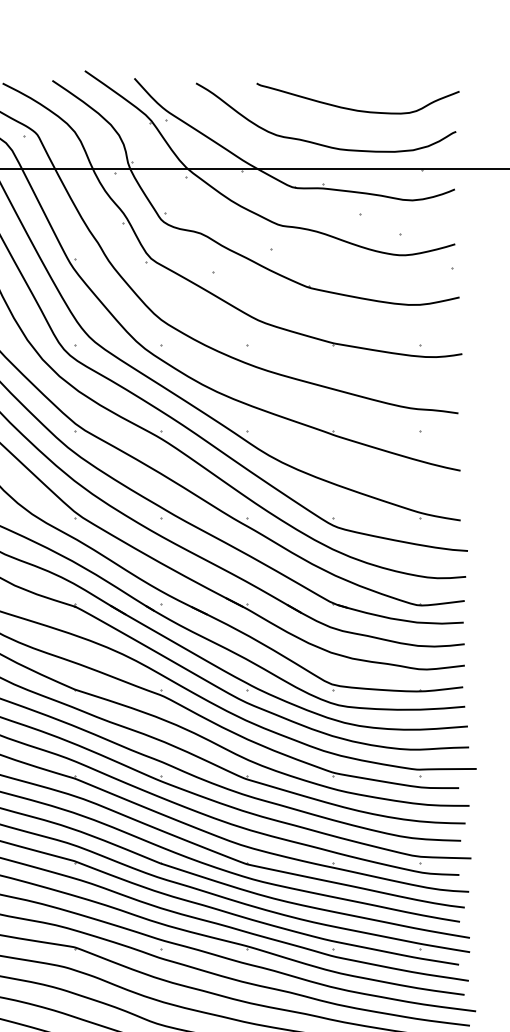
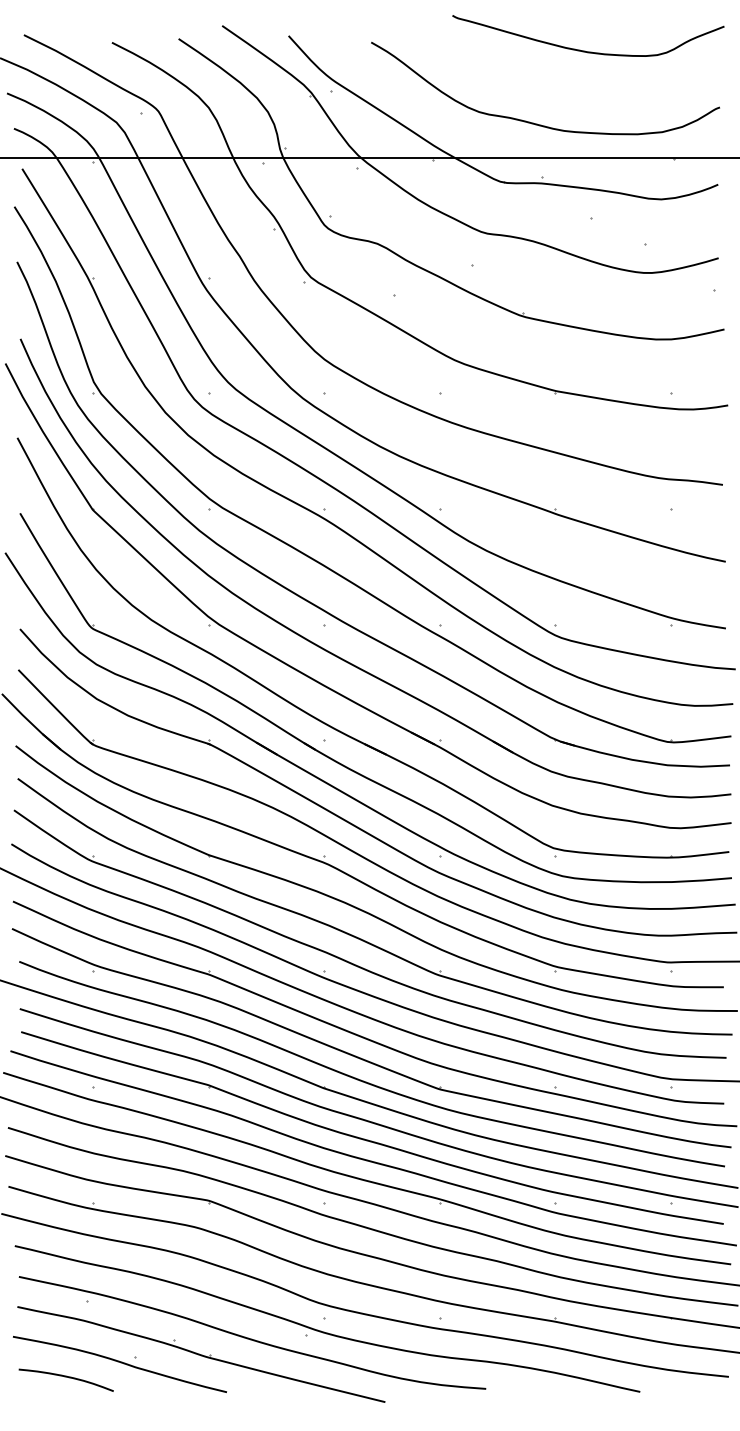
curve: (355, 109) -> (585, 50), moved

